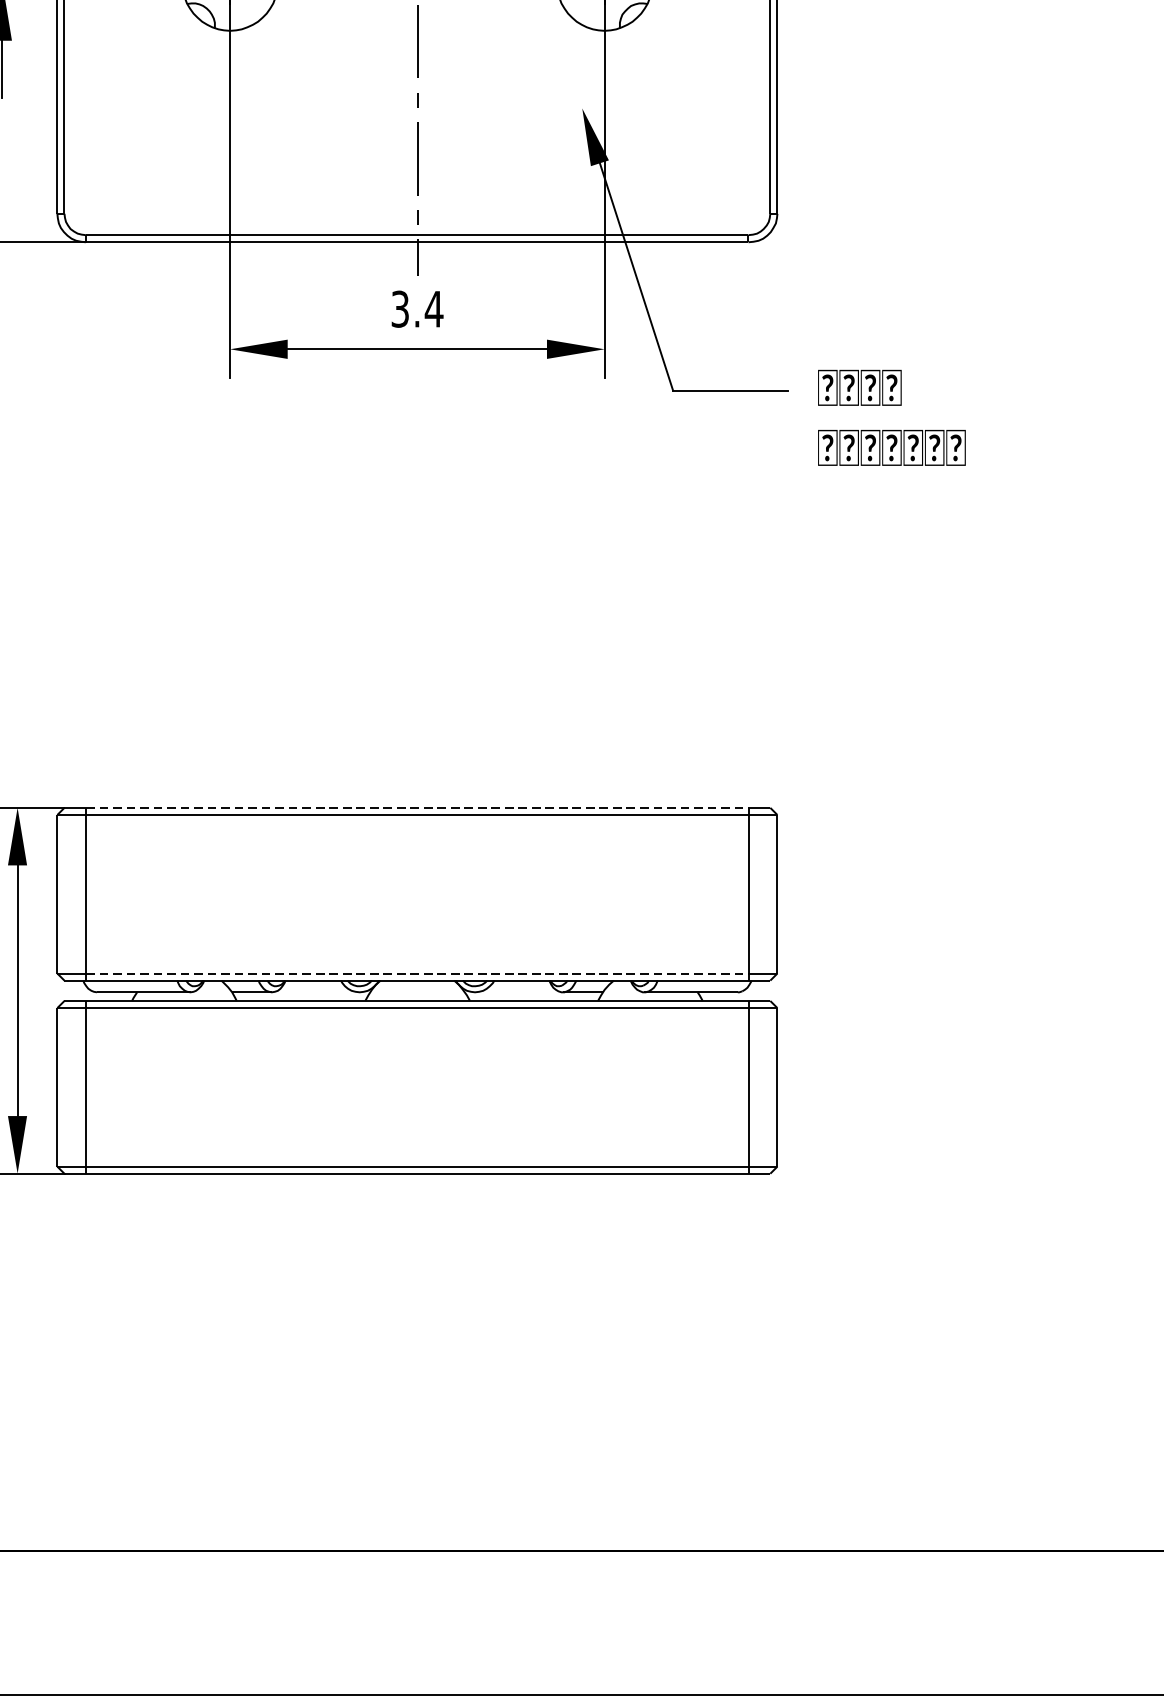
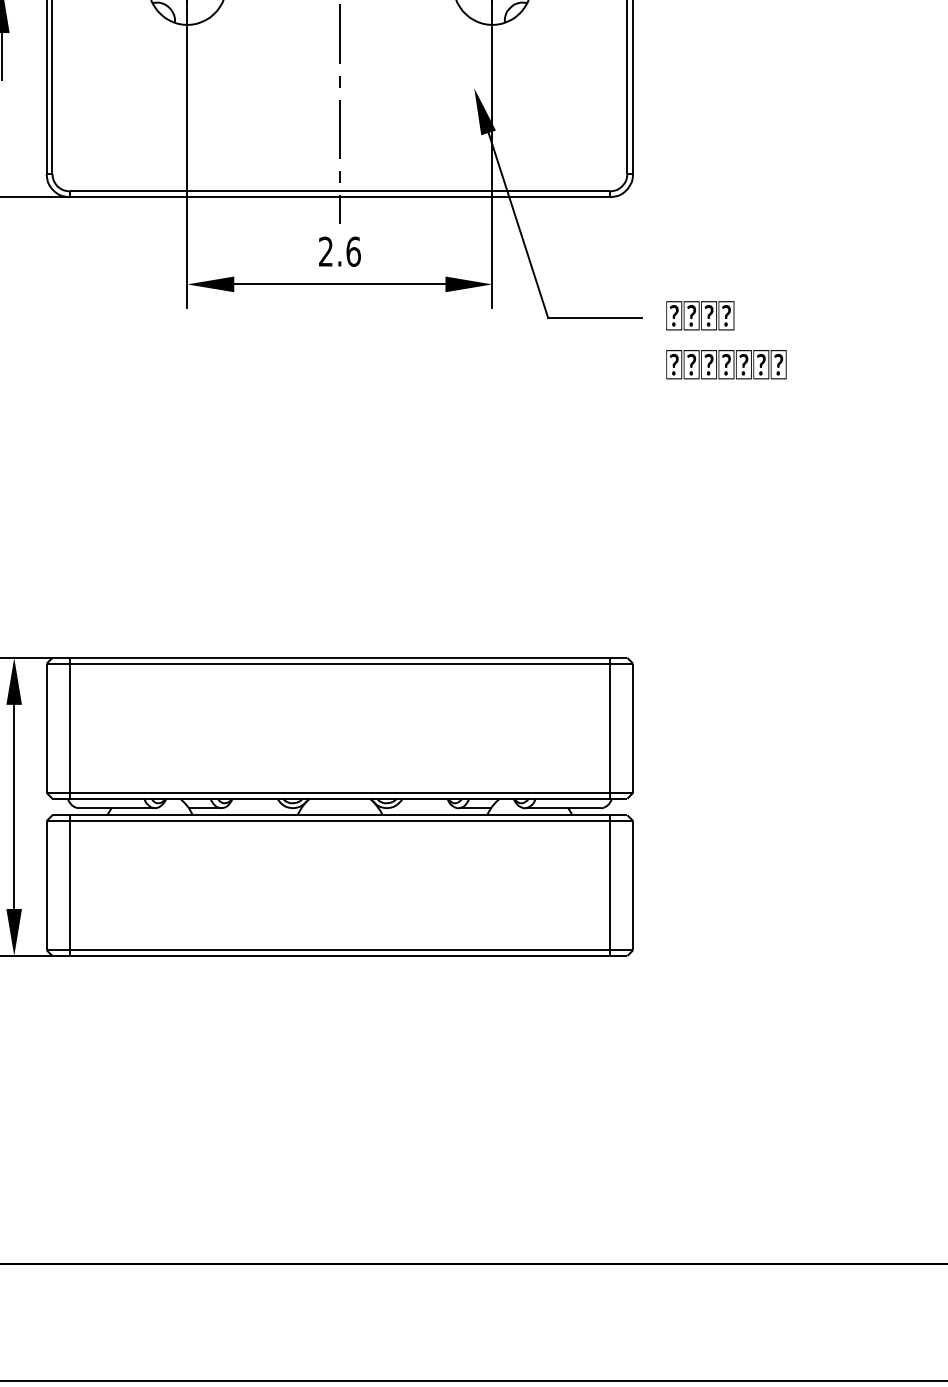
text: (418, 308) -> (340, 251), 3.4 -> 2.6
line: (418, 807) -> (340, 657), dashed -> solid
line: (418, 973) -> (340, 792), dashed -> solid

